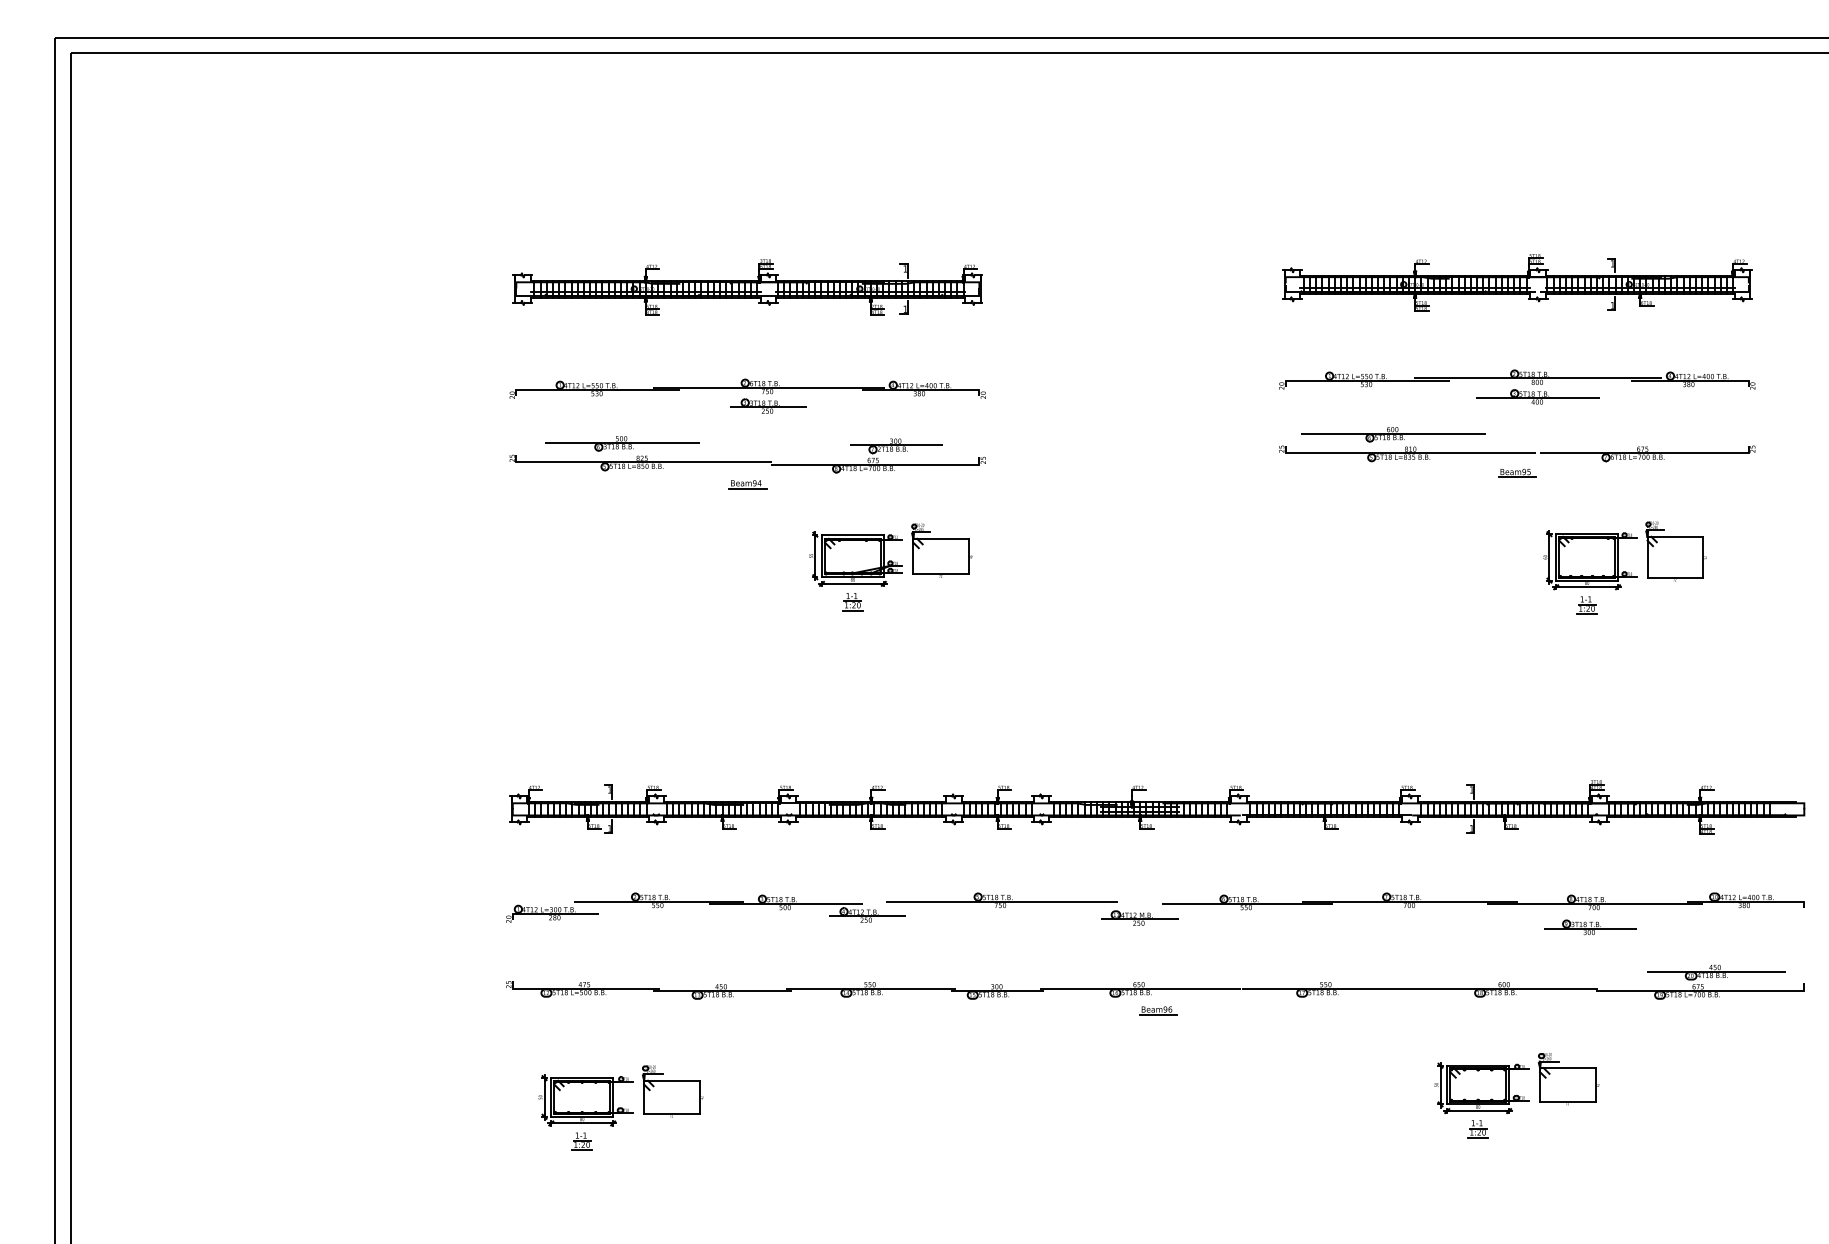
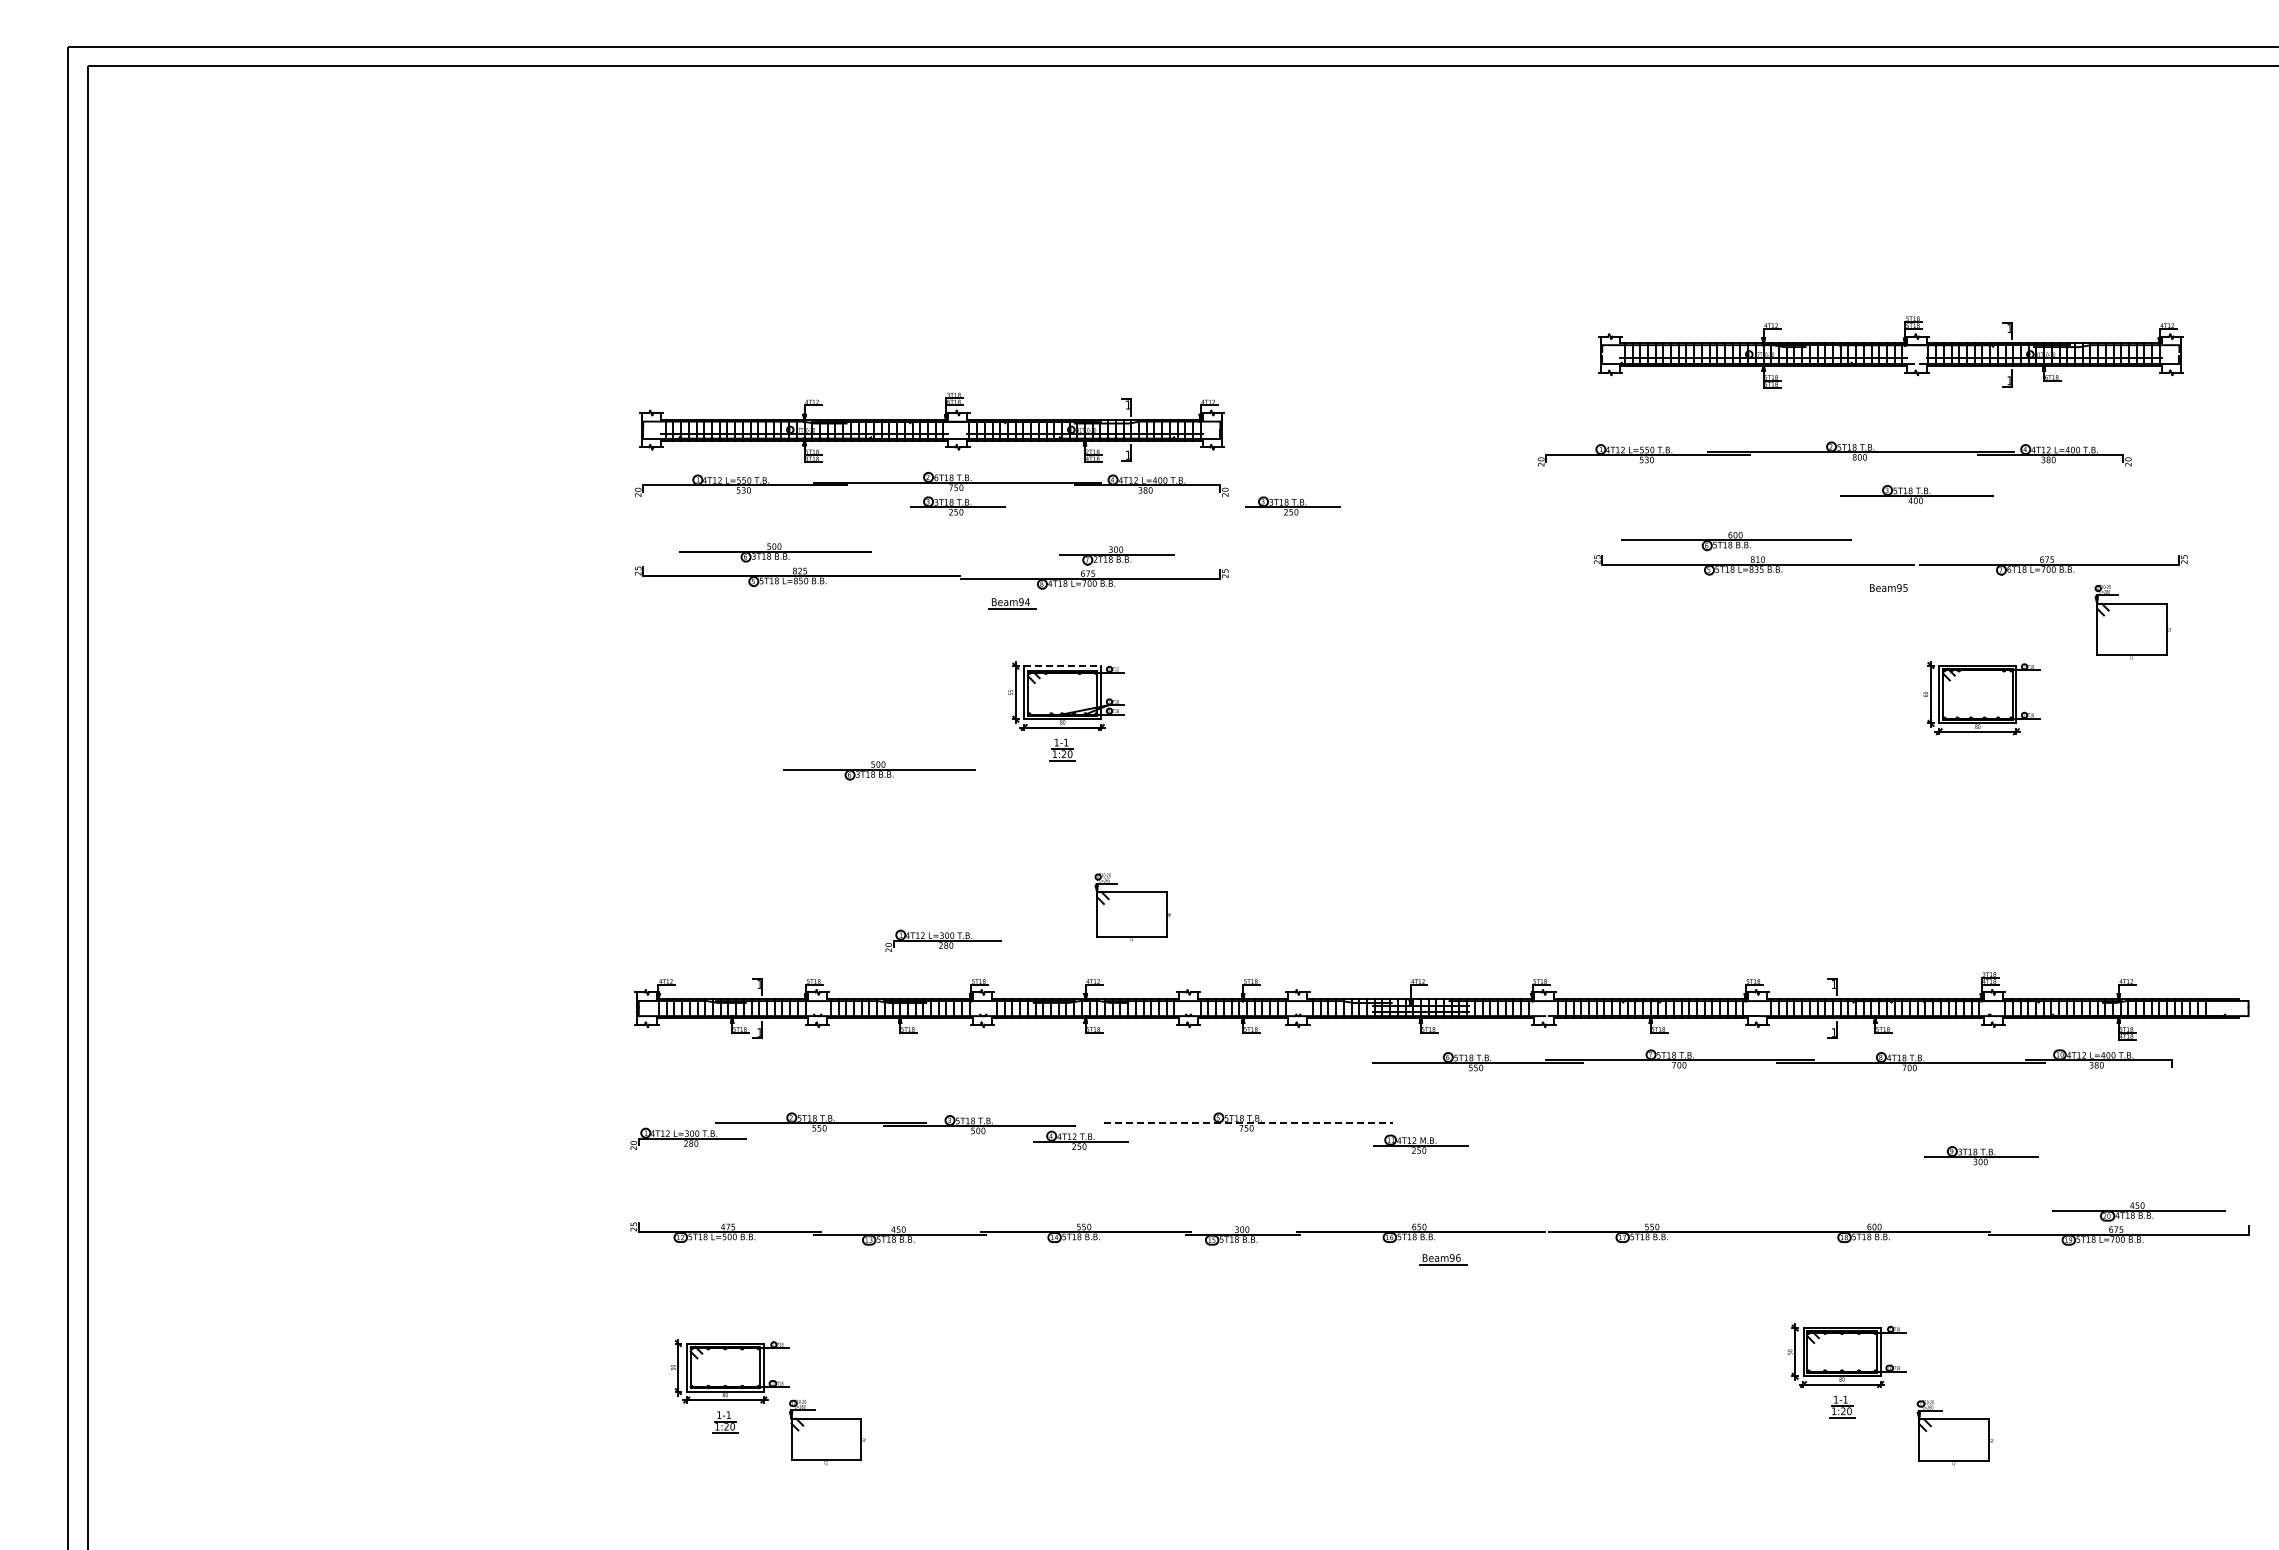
part: (747, 287) -> (931, 427), moved
part: (1517, 379) -> (1834, 453), moved
part: (1037, 405) -> (1292, 505), added
line: (1517, 477) -> (1890, 594), removed
part: (747, 484) -> (1012, 603), moved
line: (852, 534) -> (1062, 666), solid -> dashed
part: (941, 550) -> (1132, 907), moved
part: (1675, 551) -> (2132, 622), moved
part: (1586, 605) -> (1977, 754), removed
part: (705, 618) -> (879, 770), added
part: (757, 754) -> (943, 940), added
line: (1001, 901) -> (1248, 1123), solid -> dashed
part: (1484, 901) -> (1772, 1060), moved
part: (1568, 1078) -> (1954, 1432), moved
part: (673, 1090) -> (827, 1431), moved

